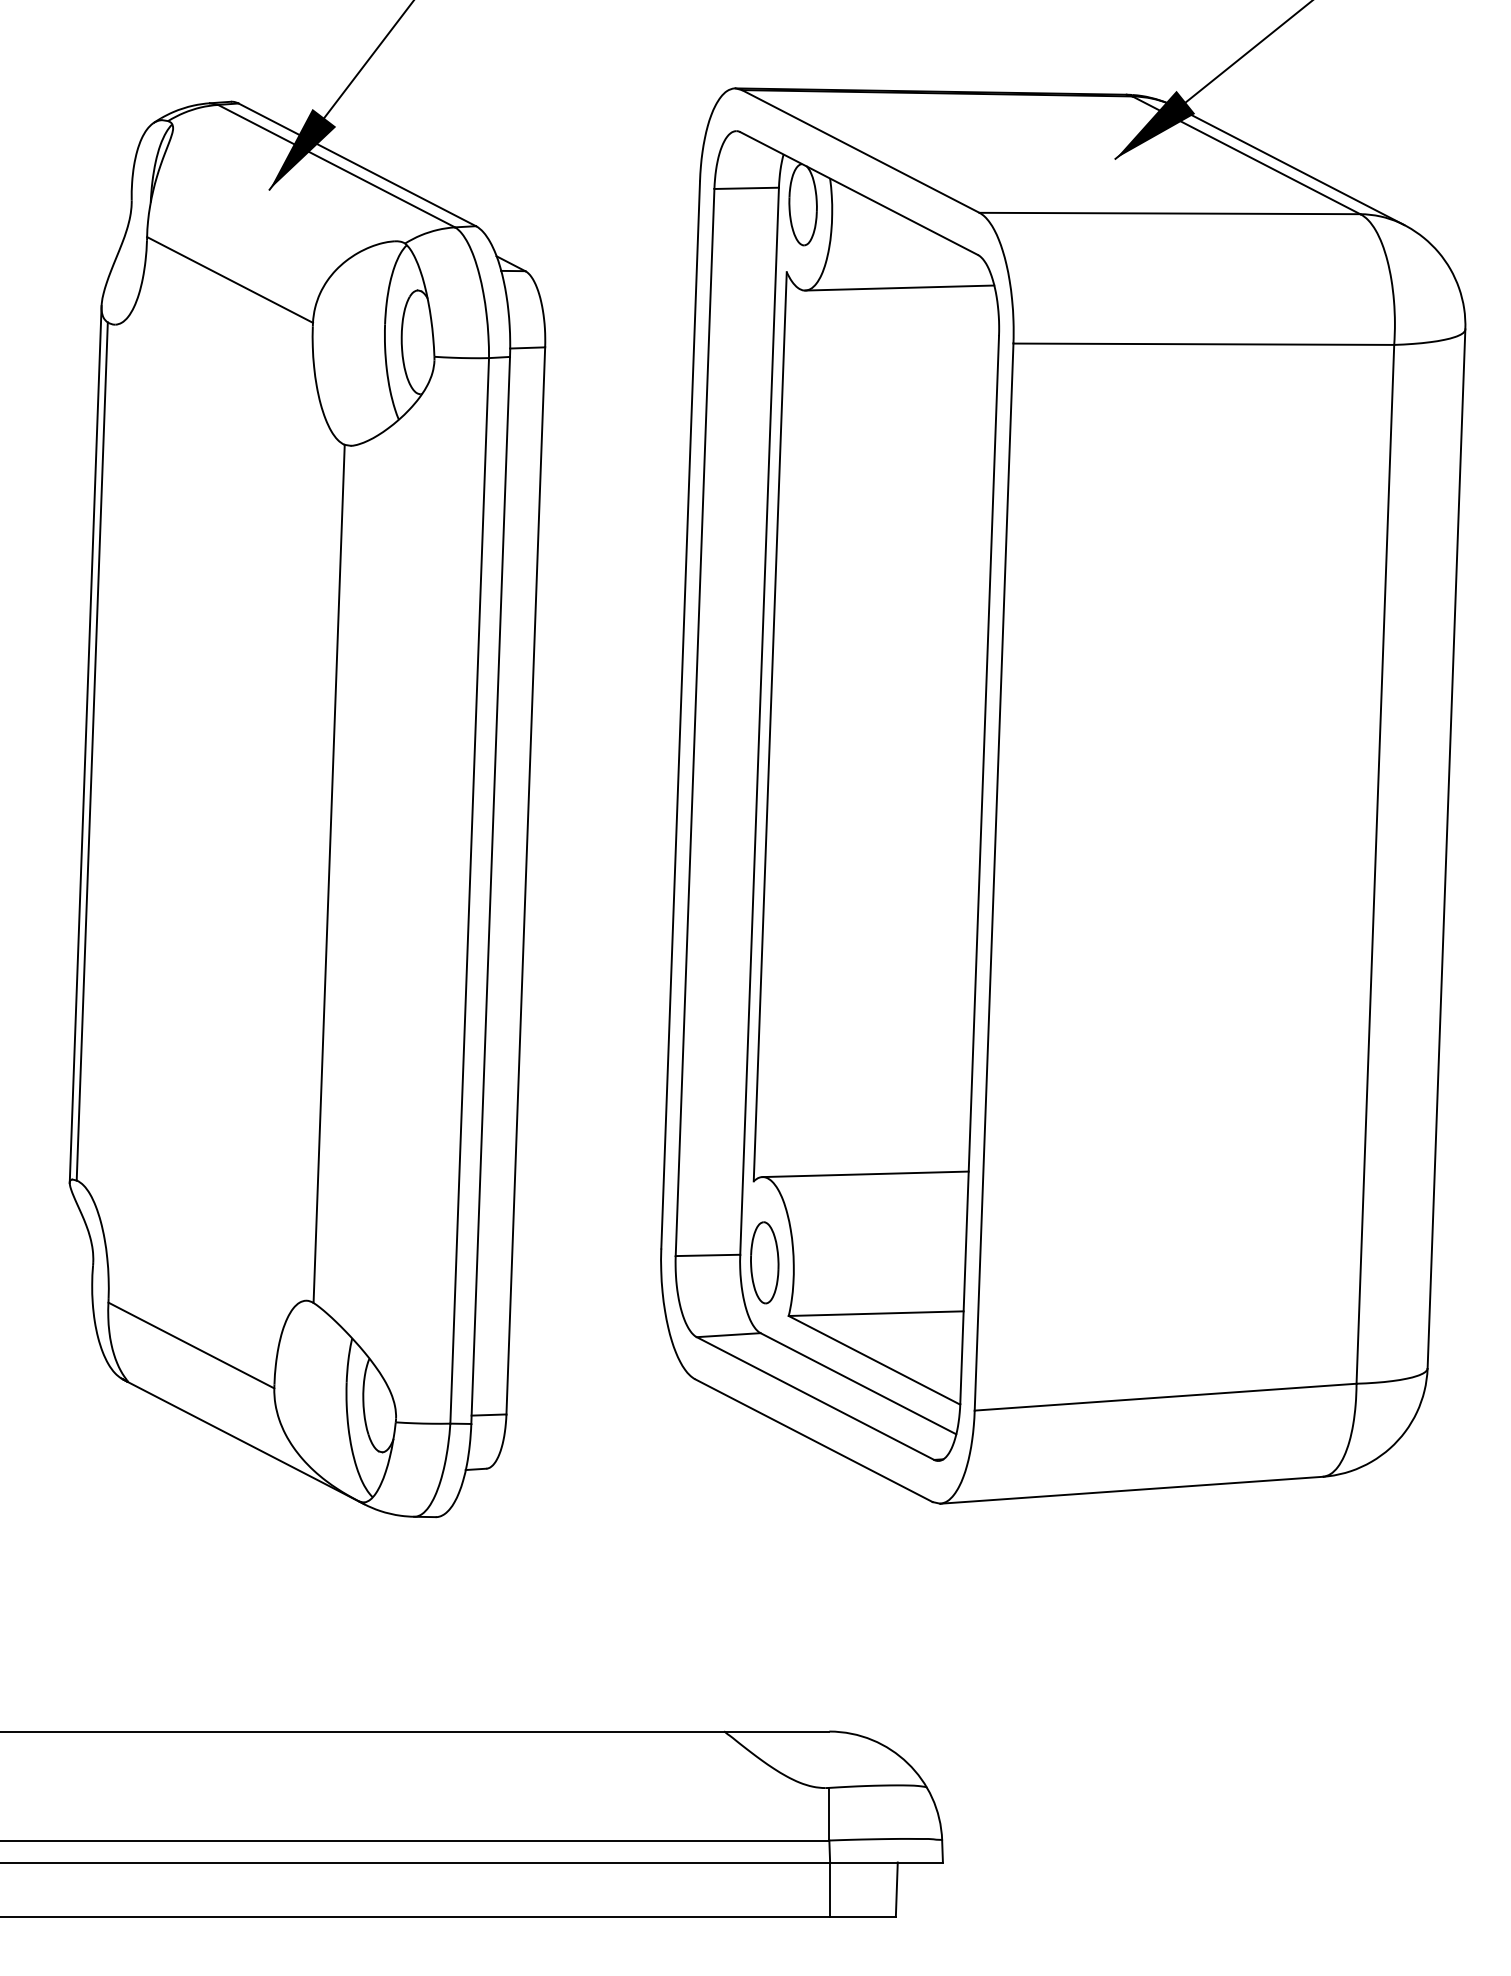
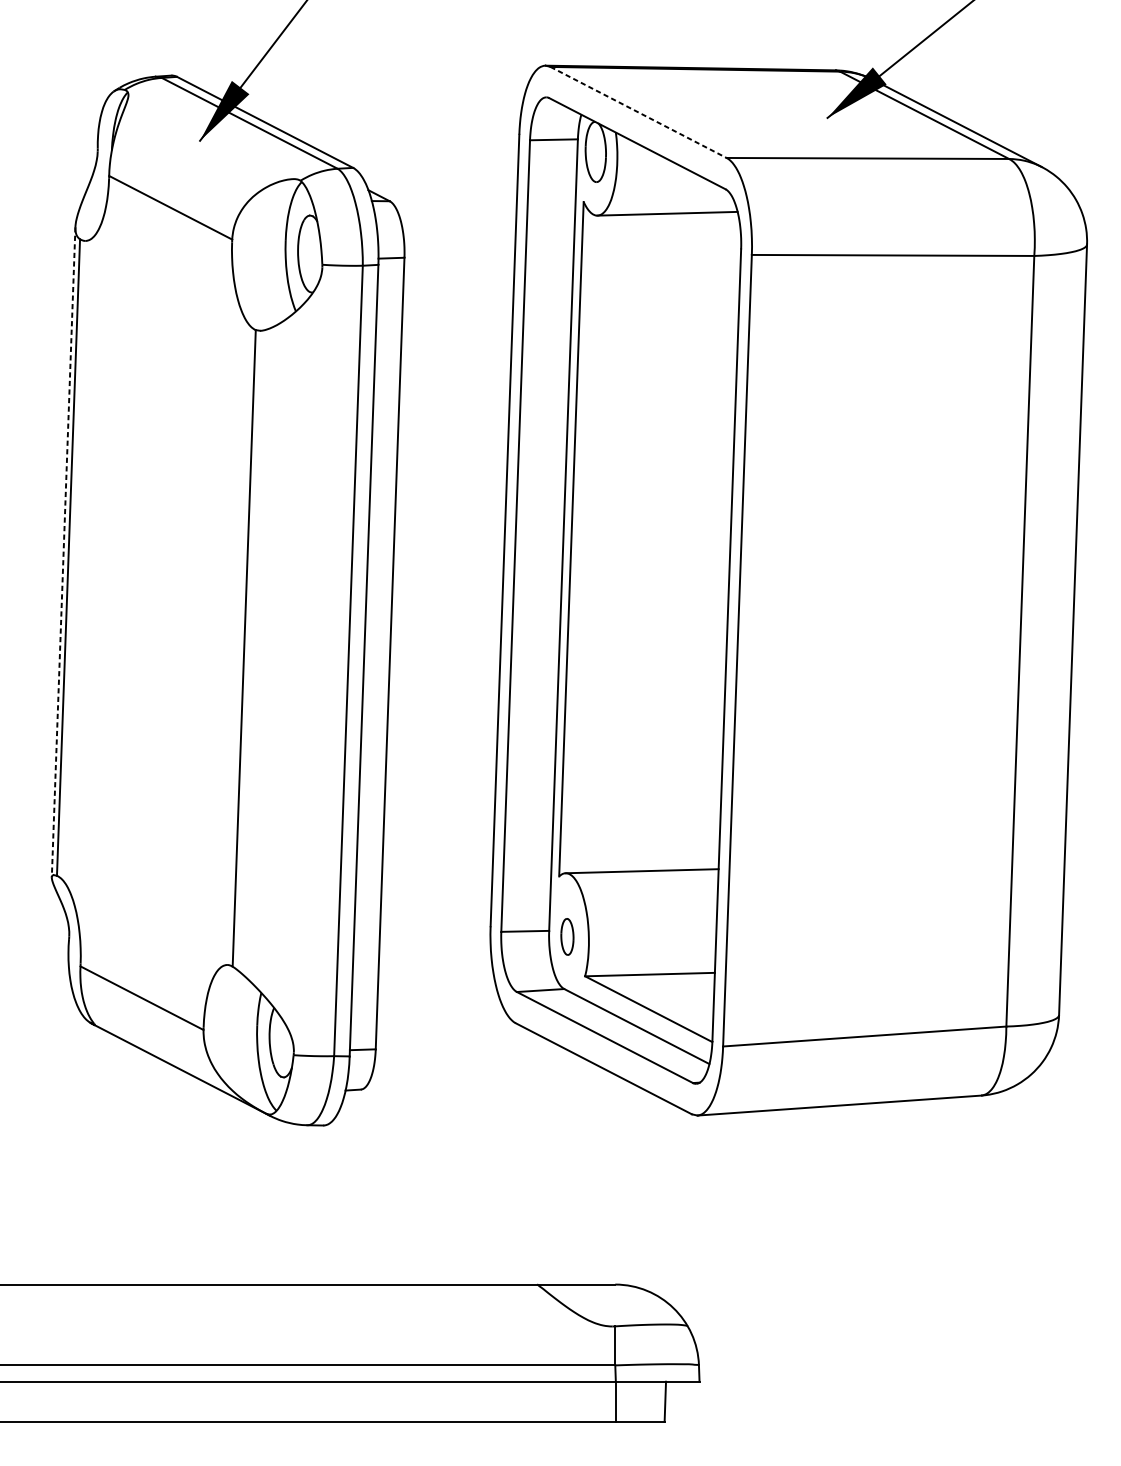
line: (860, 151) -> (638, 112), solid -> dashed
line: (85, 744) -> (63, 552), solid -> dashed
part: (764, 1262) -> (567, 936), size x0.6

